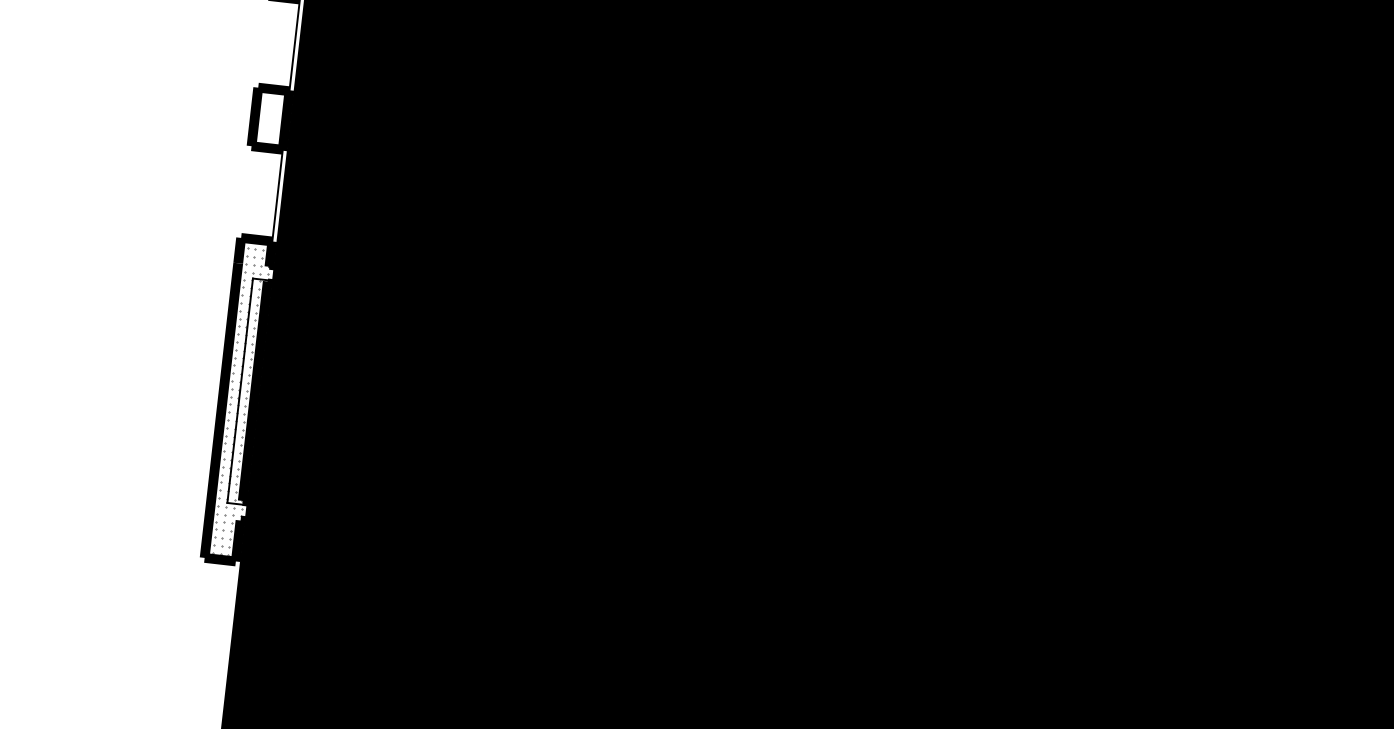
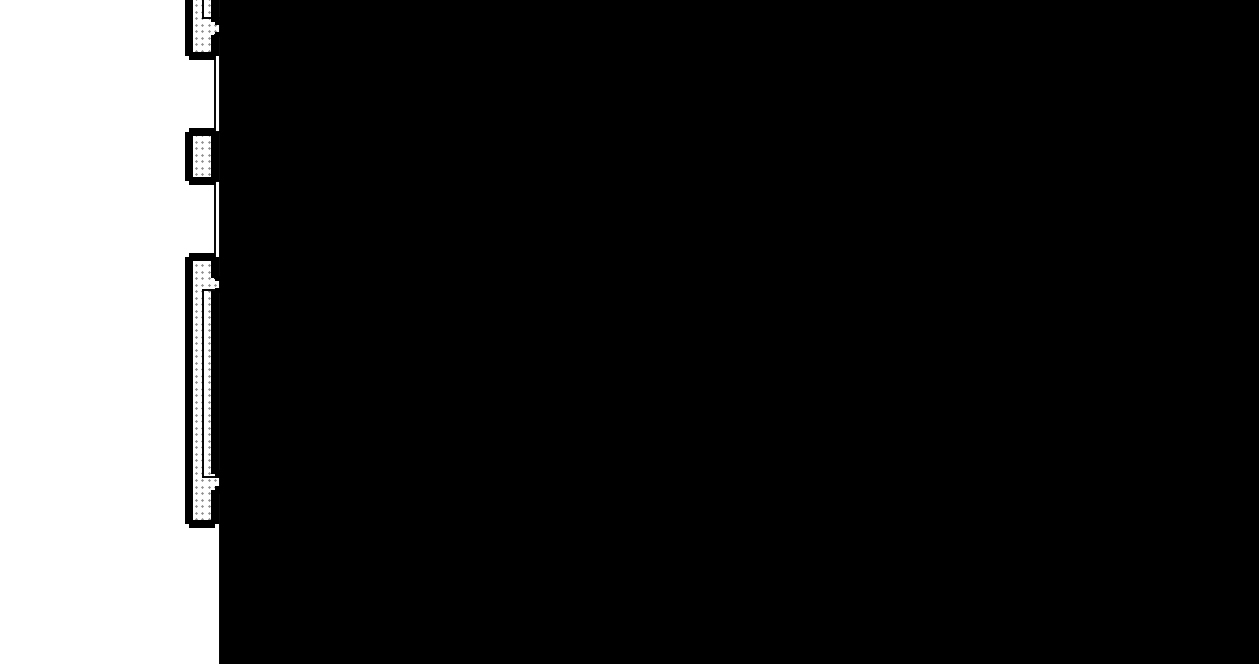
hatch: (274, 120) -> (205, 157), added

